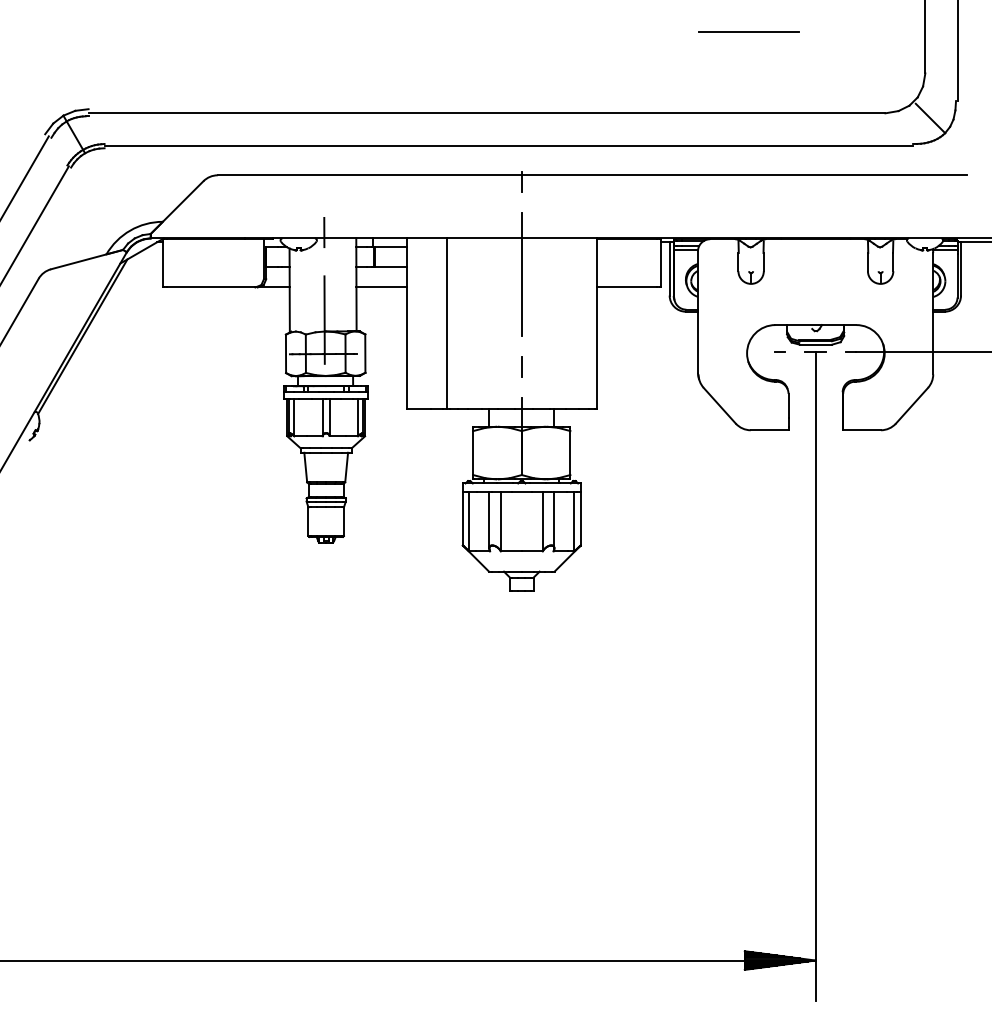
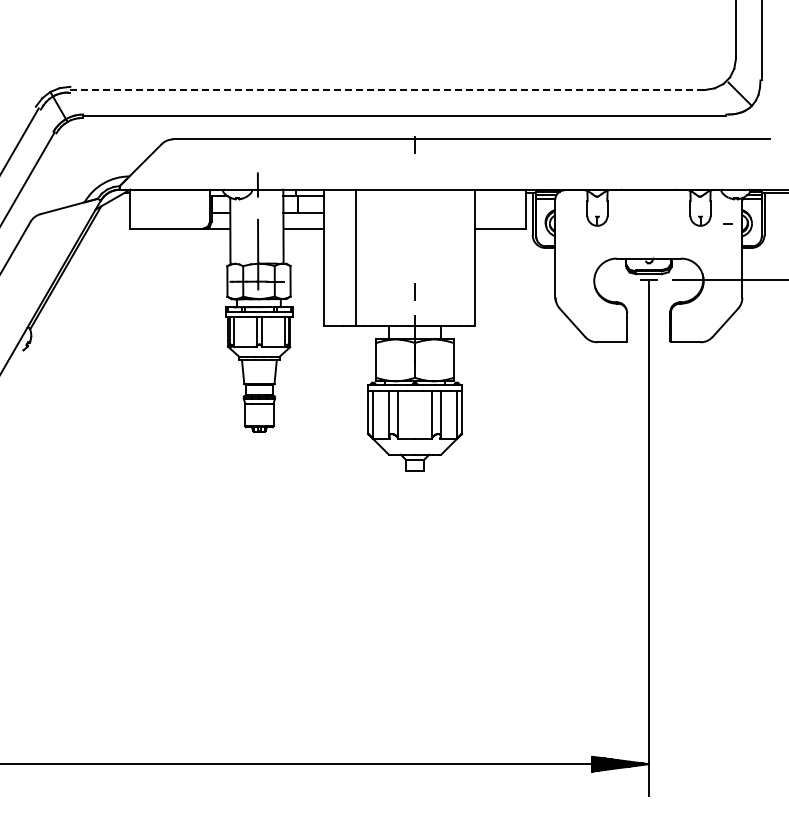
line: (748, 32) -> (595, 25), removed
line: (487, 113) -> (387, 90), solid -> dashed
line: (522, 274) -> (415, 218), removed
line: (778, 351) -> (727, 223), moved

